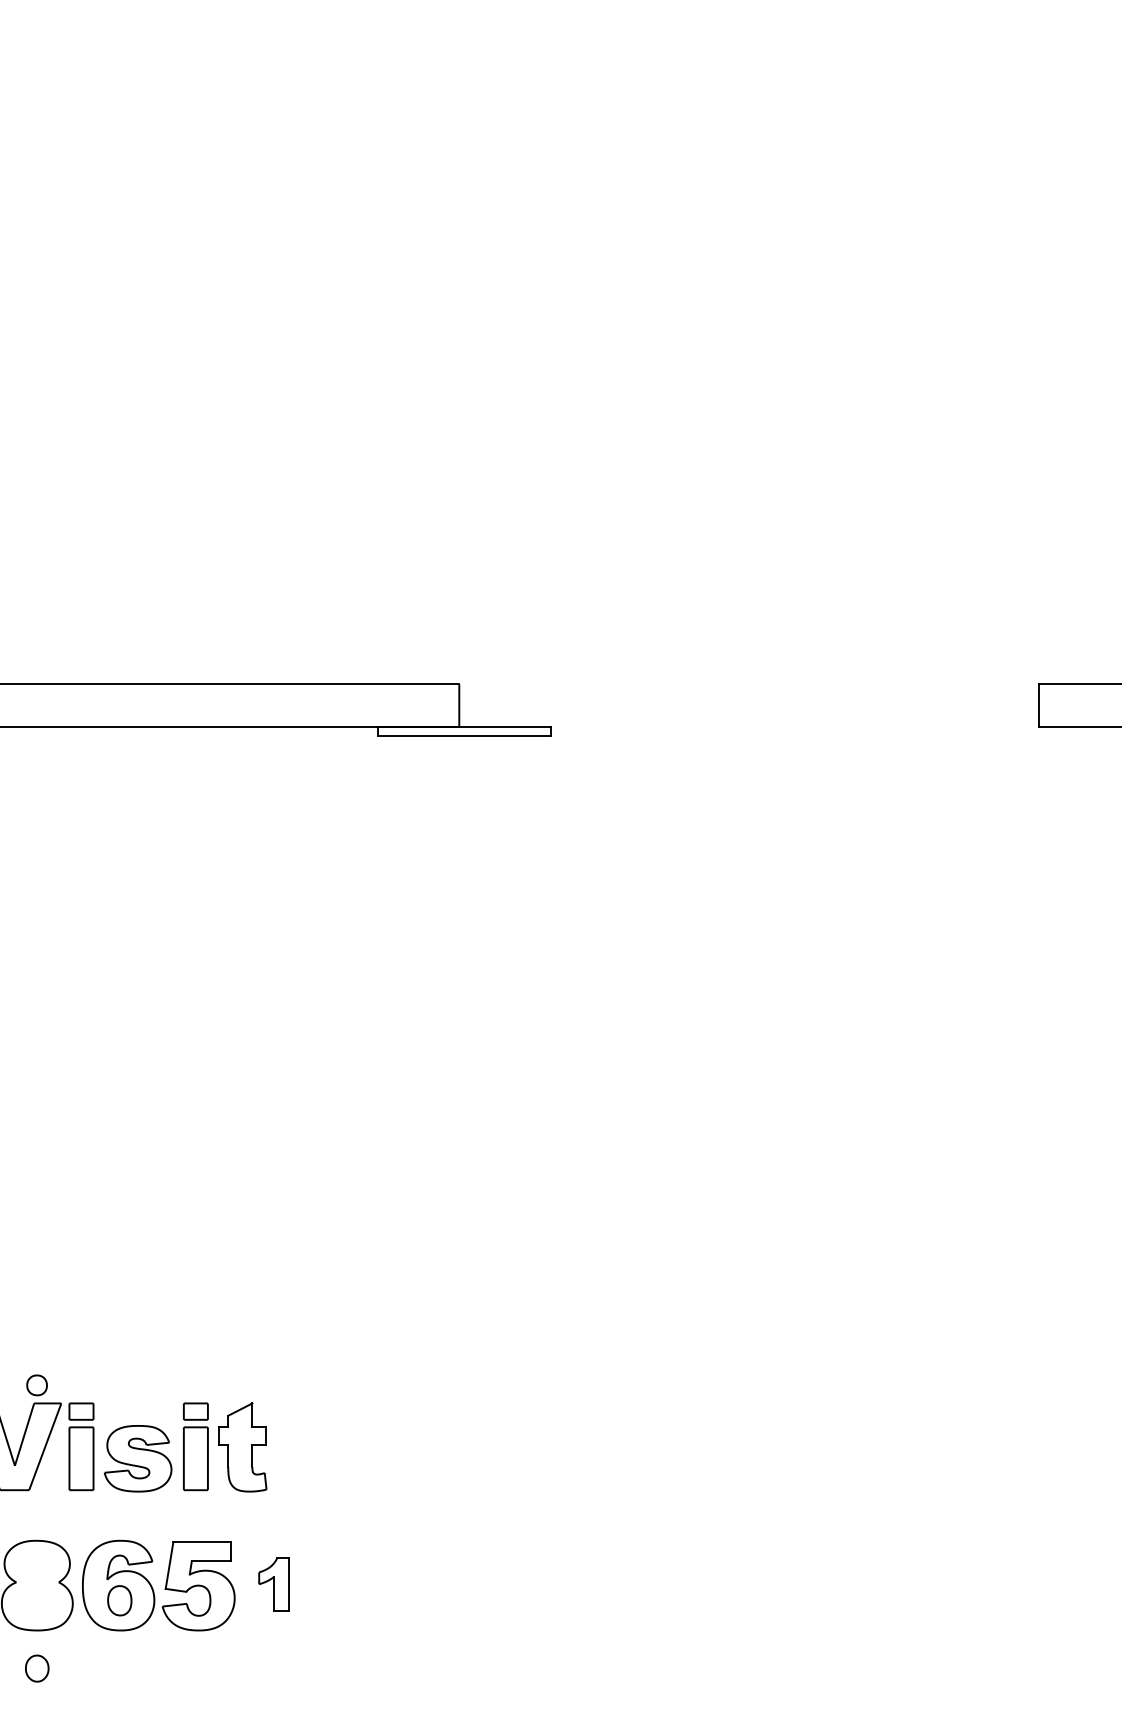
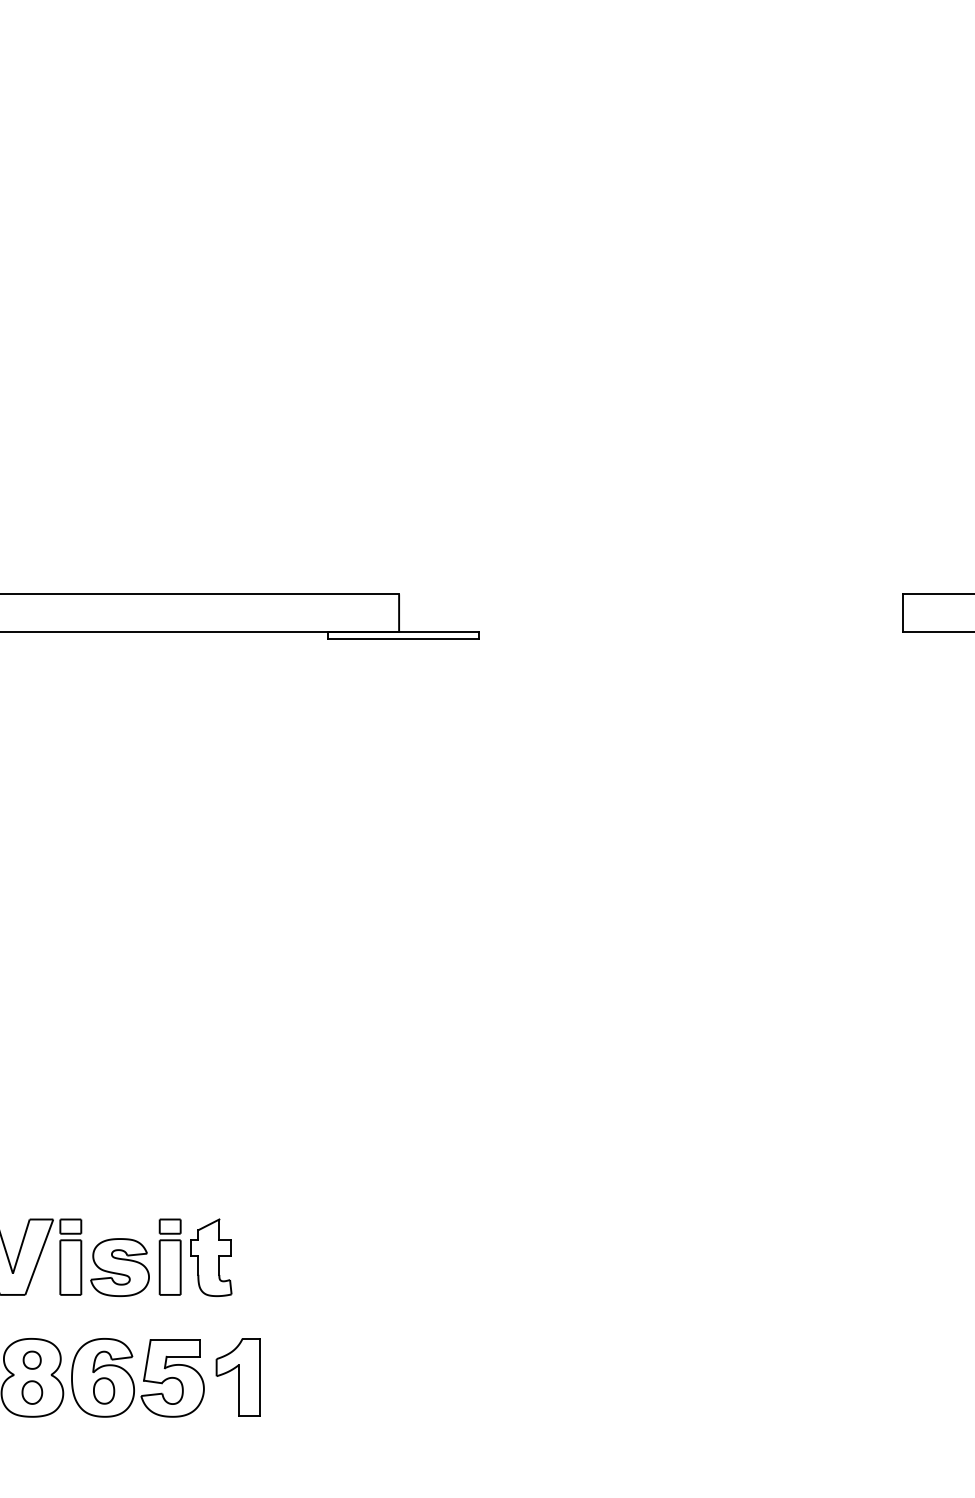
part: (36, 1385) -> (31, 1360), moved
part: (273, 1584) -> (237, 1376), size x1.67
part: (37, 1668) -> (32, 1392), moved

